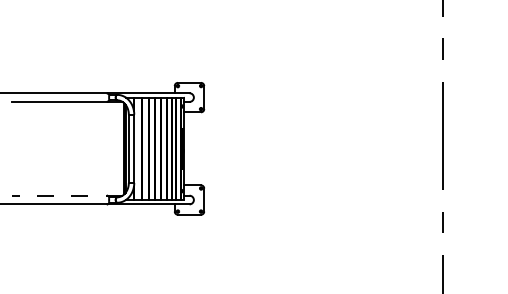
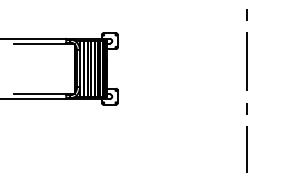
line: (67, 196) -> (43, 94), dashed -> solid

